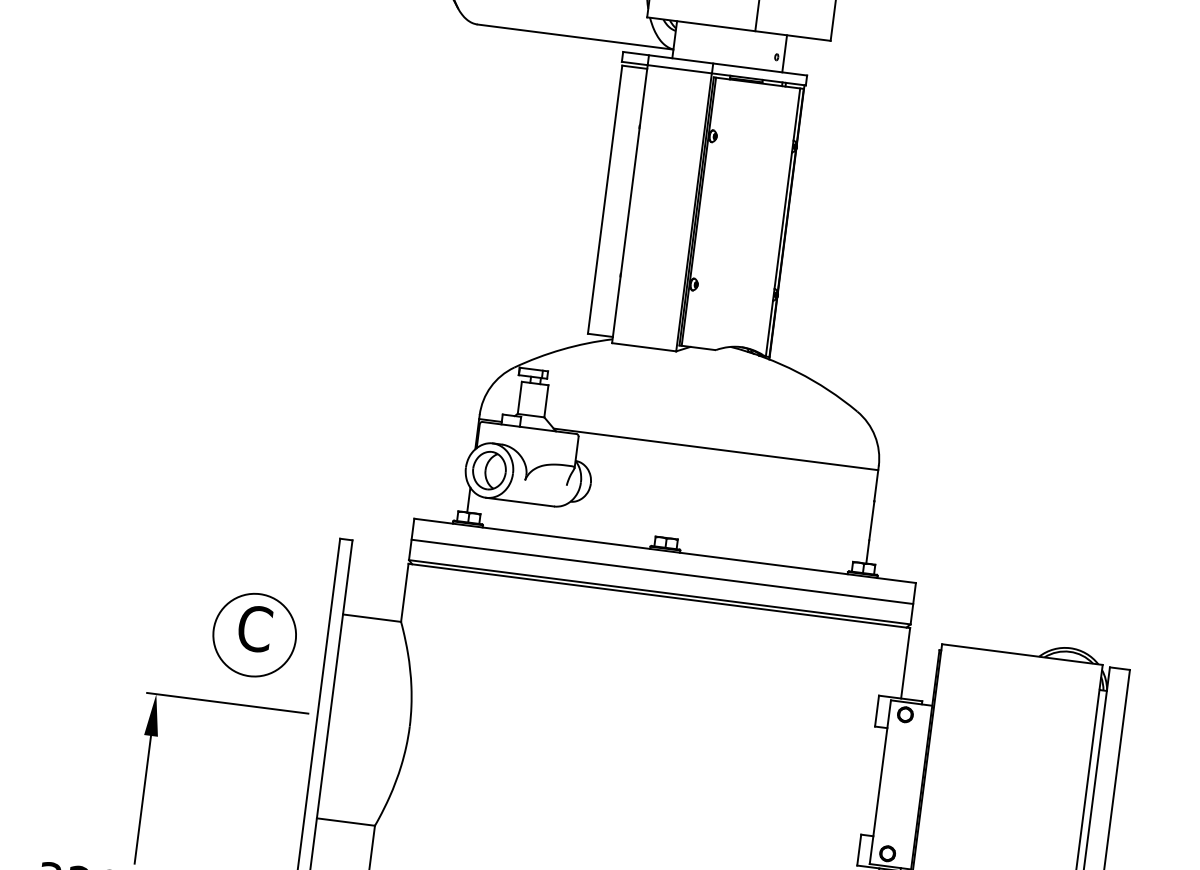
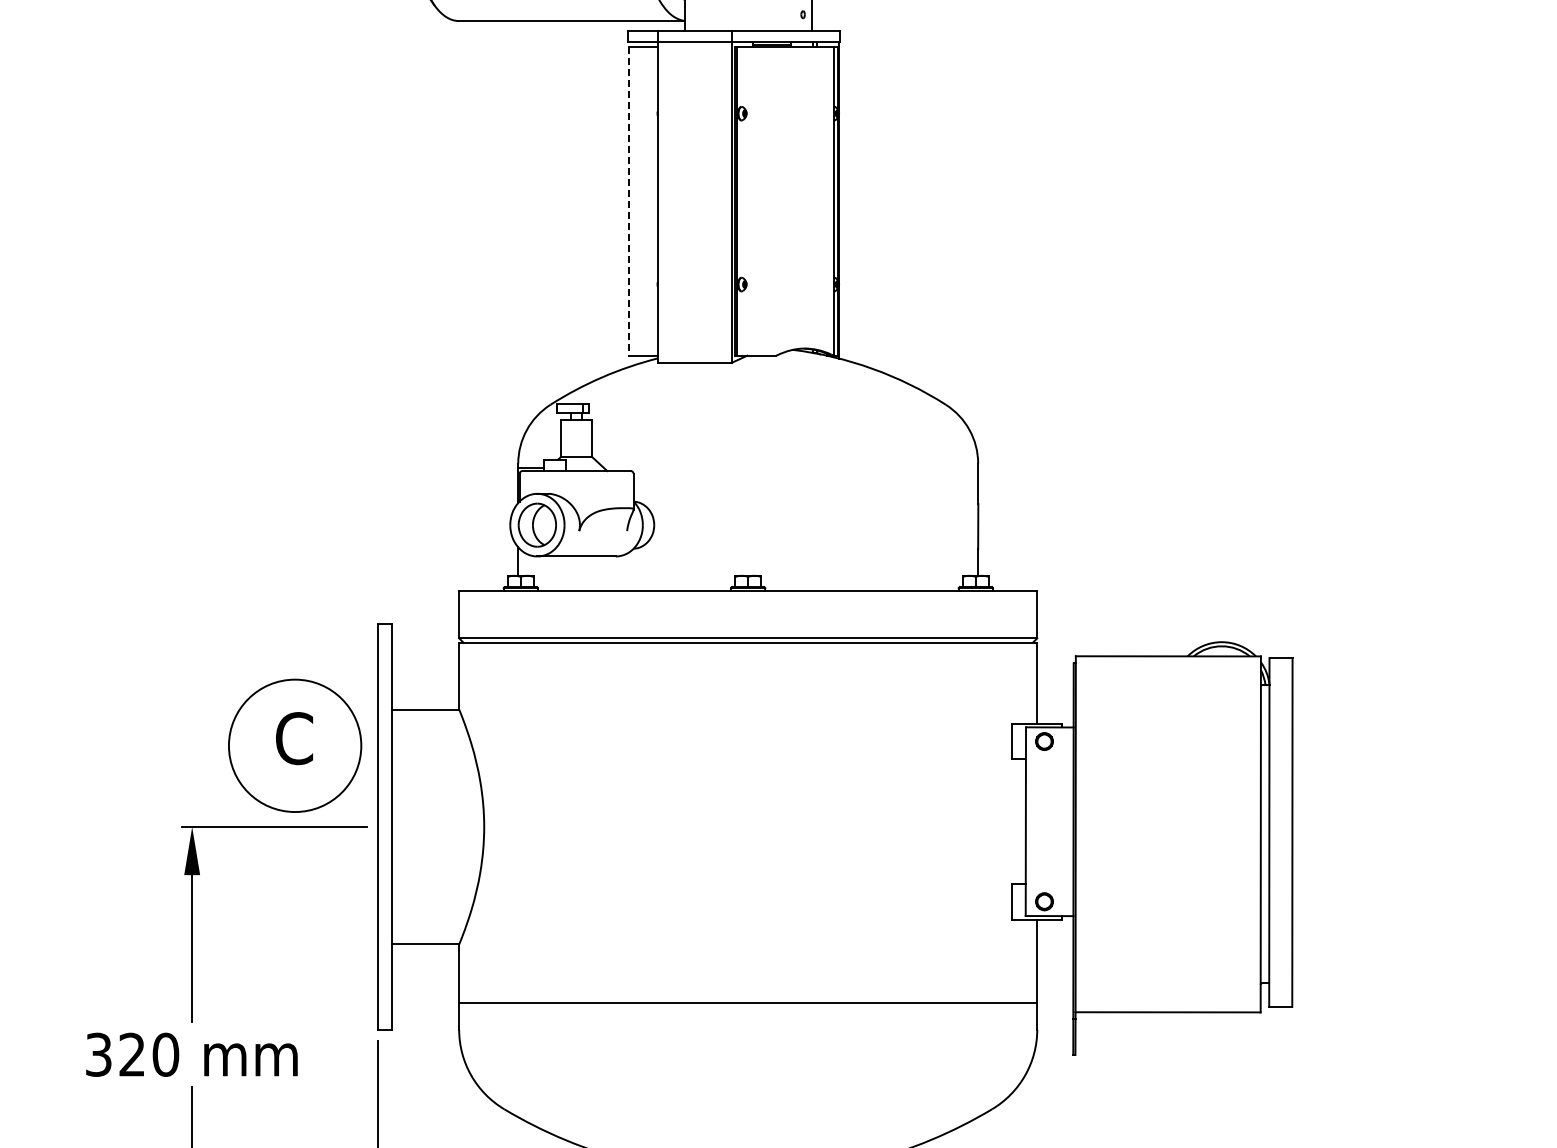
line: (605, 200) -> (629, 201), solid -> dashed
line: (716, 449) -> (791, 468), removed
line: (662, 571) -> (748, 614), removed
circle: (254, 634) -> (294, 745), size x1.4

